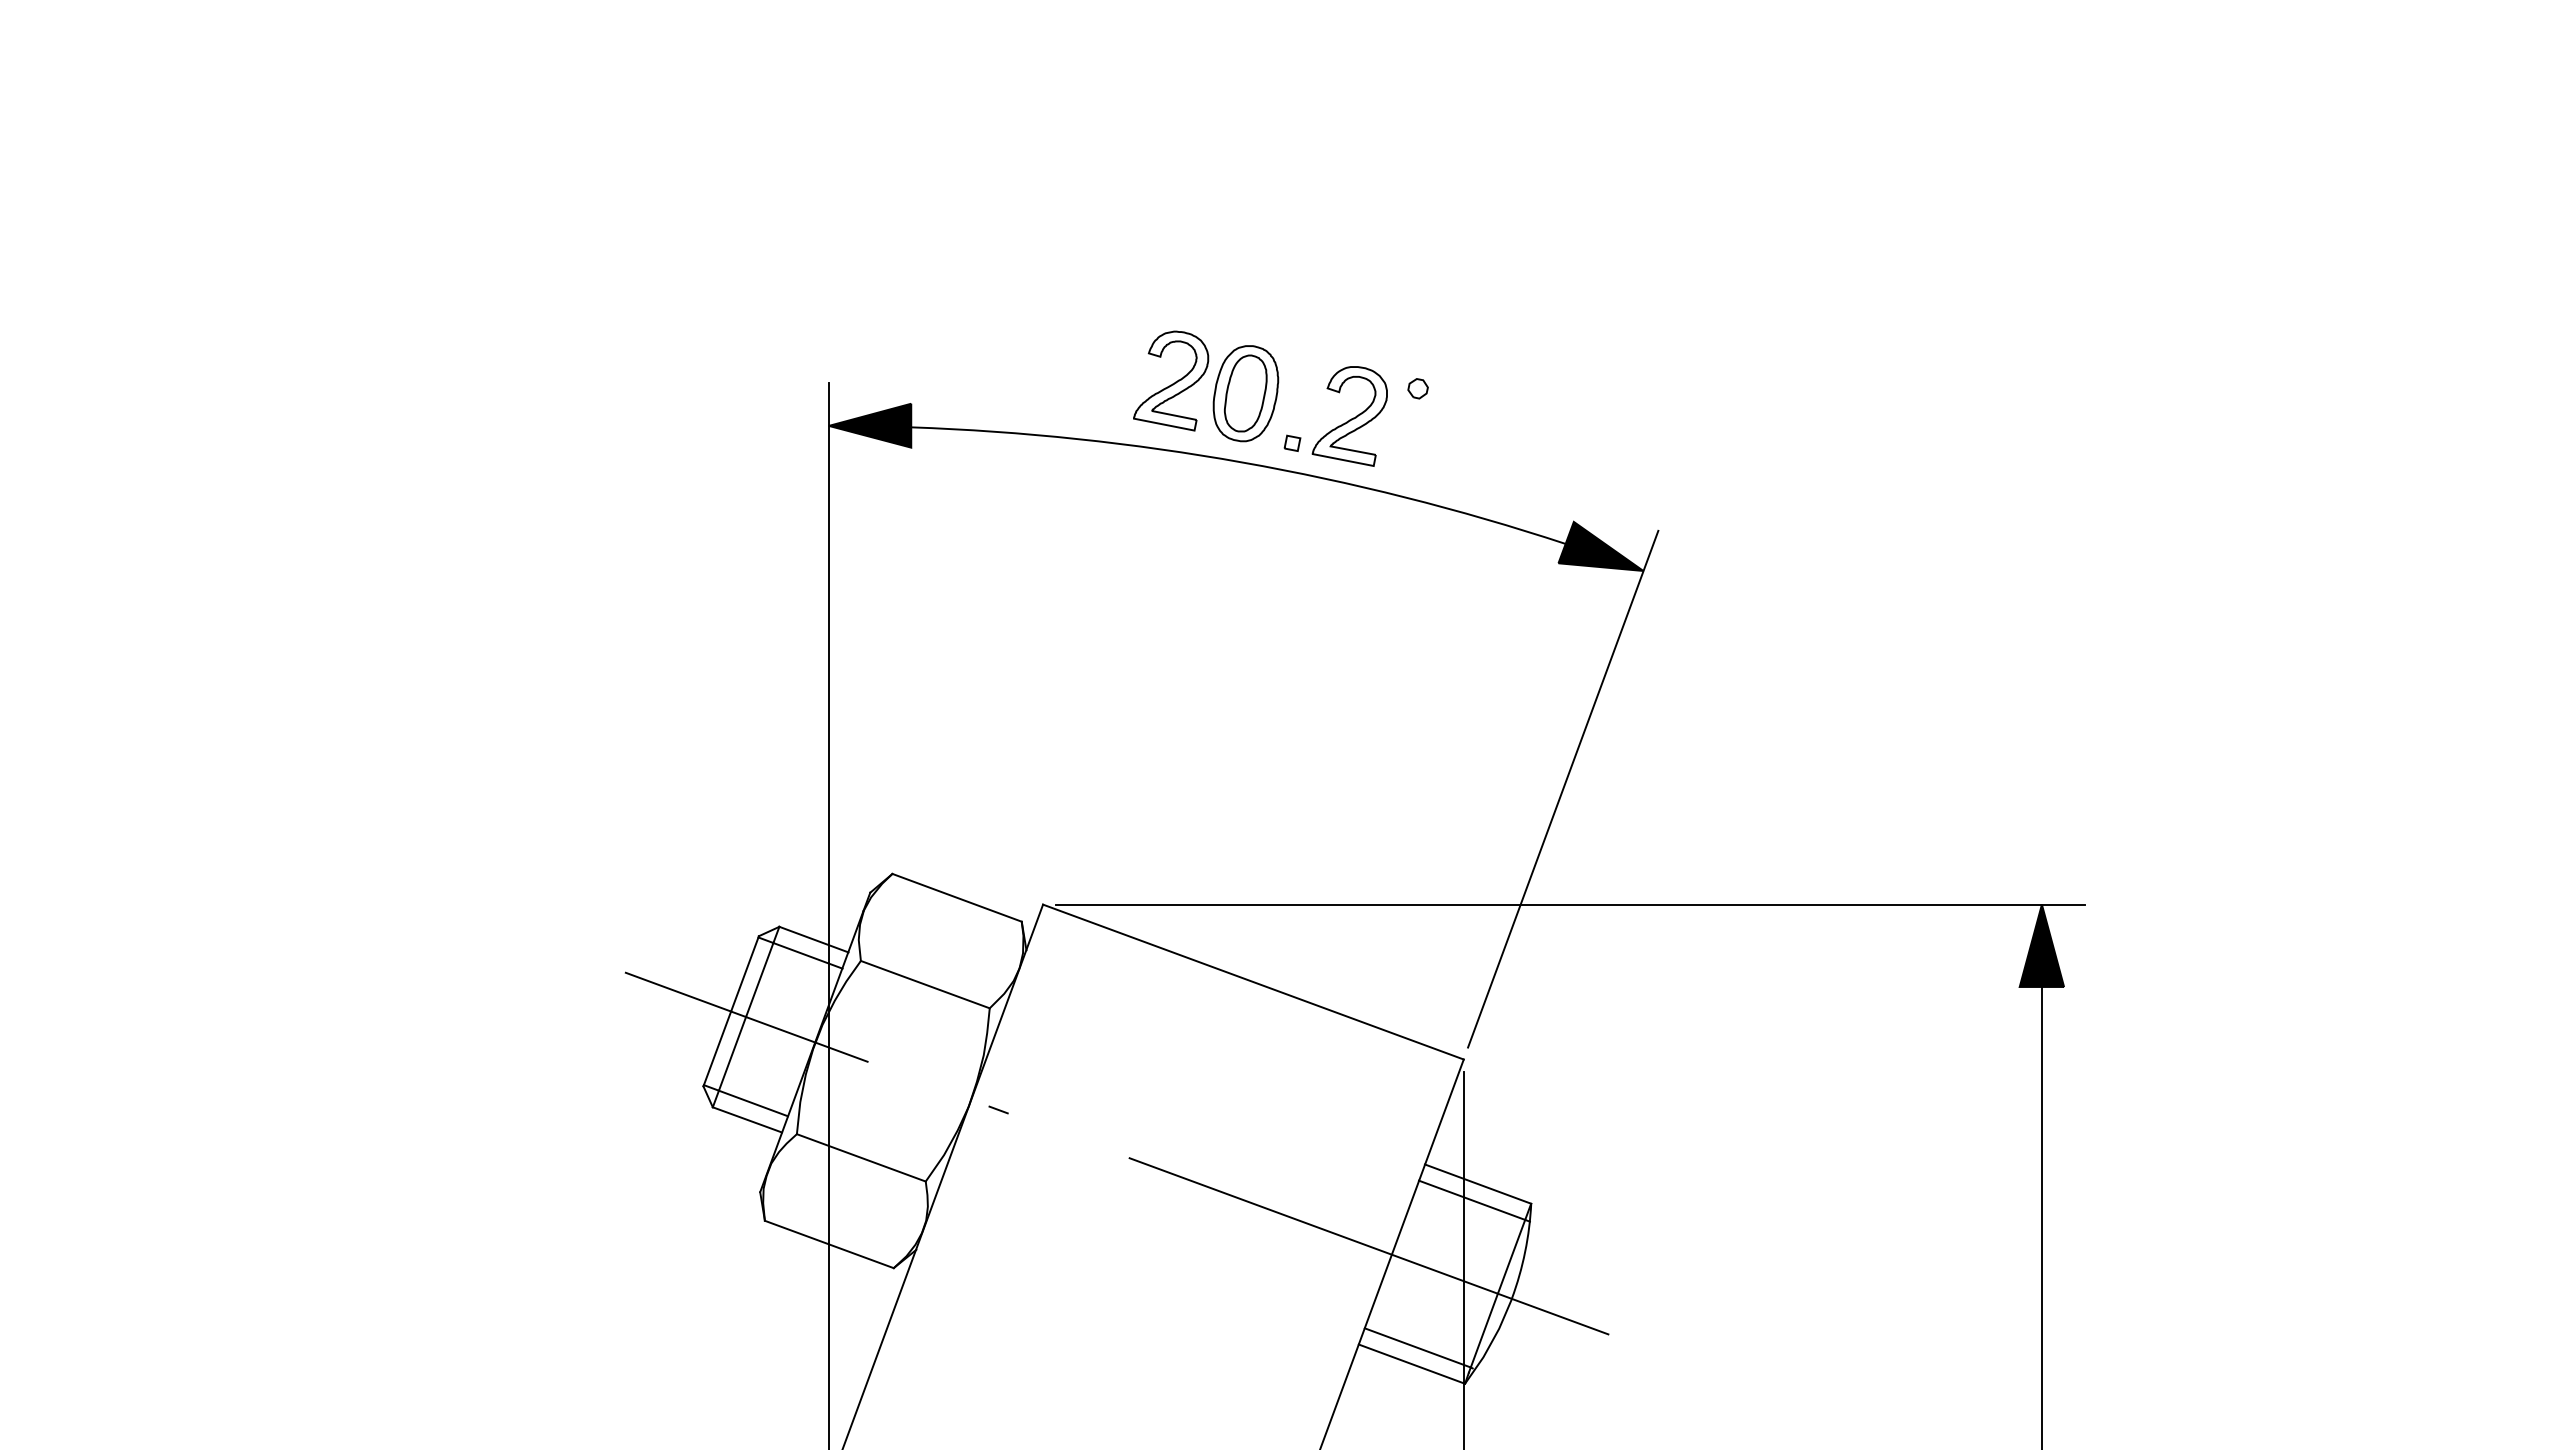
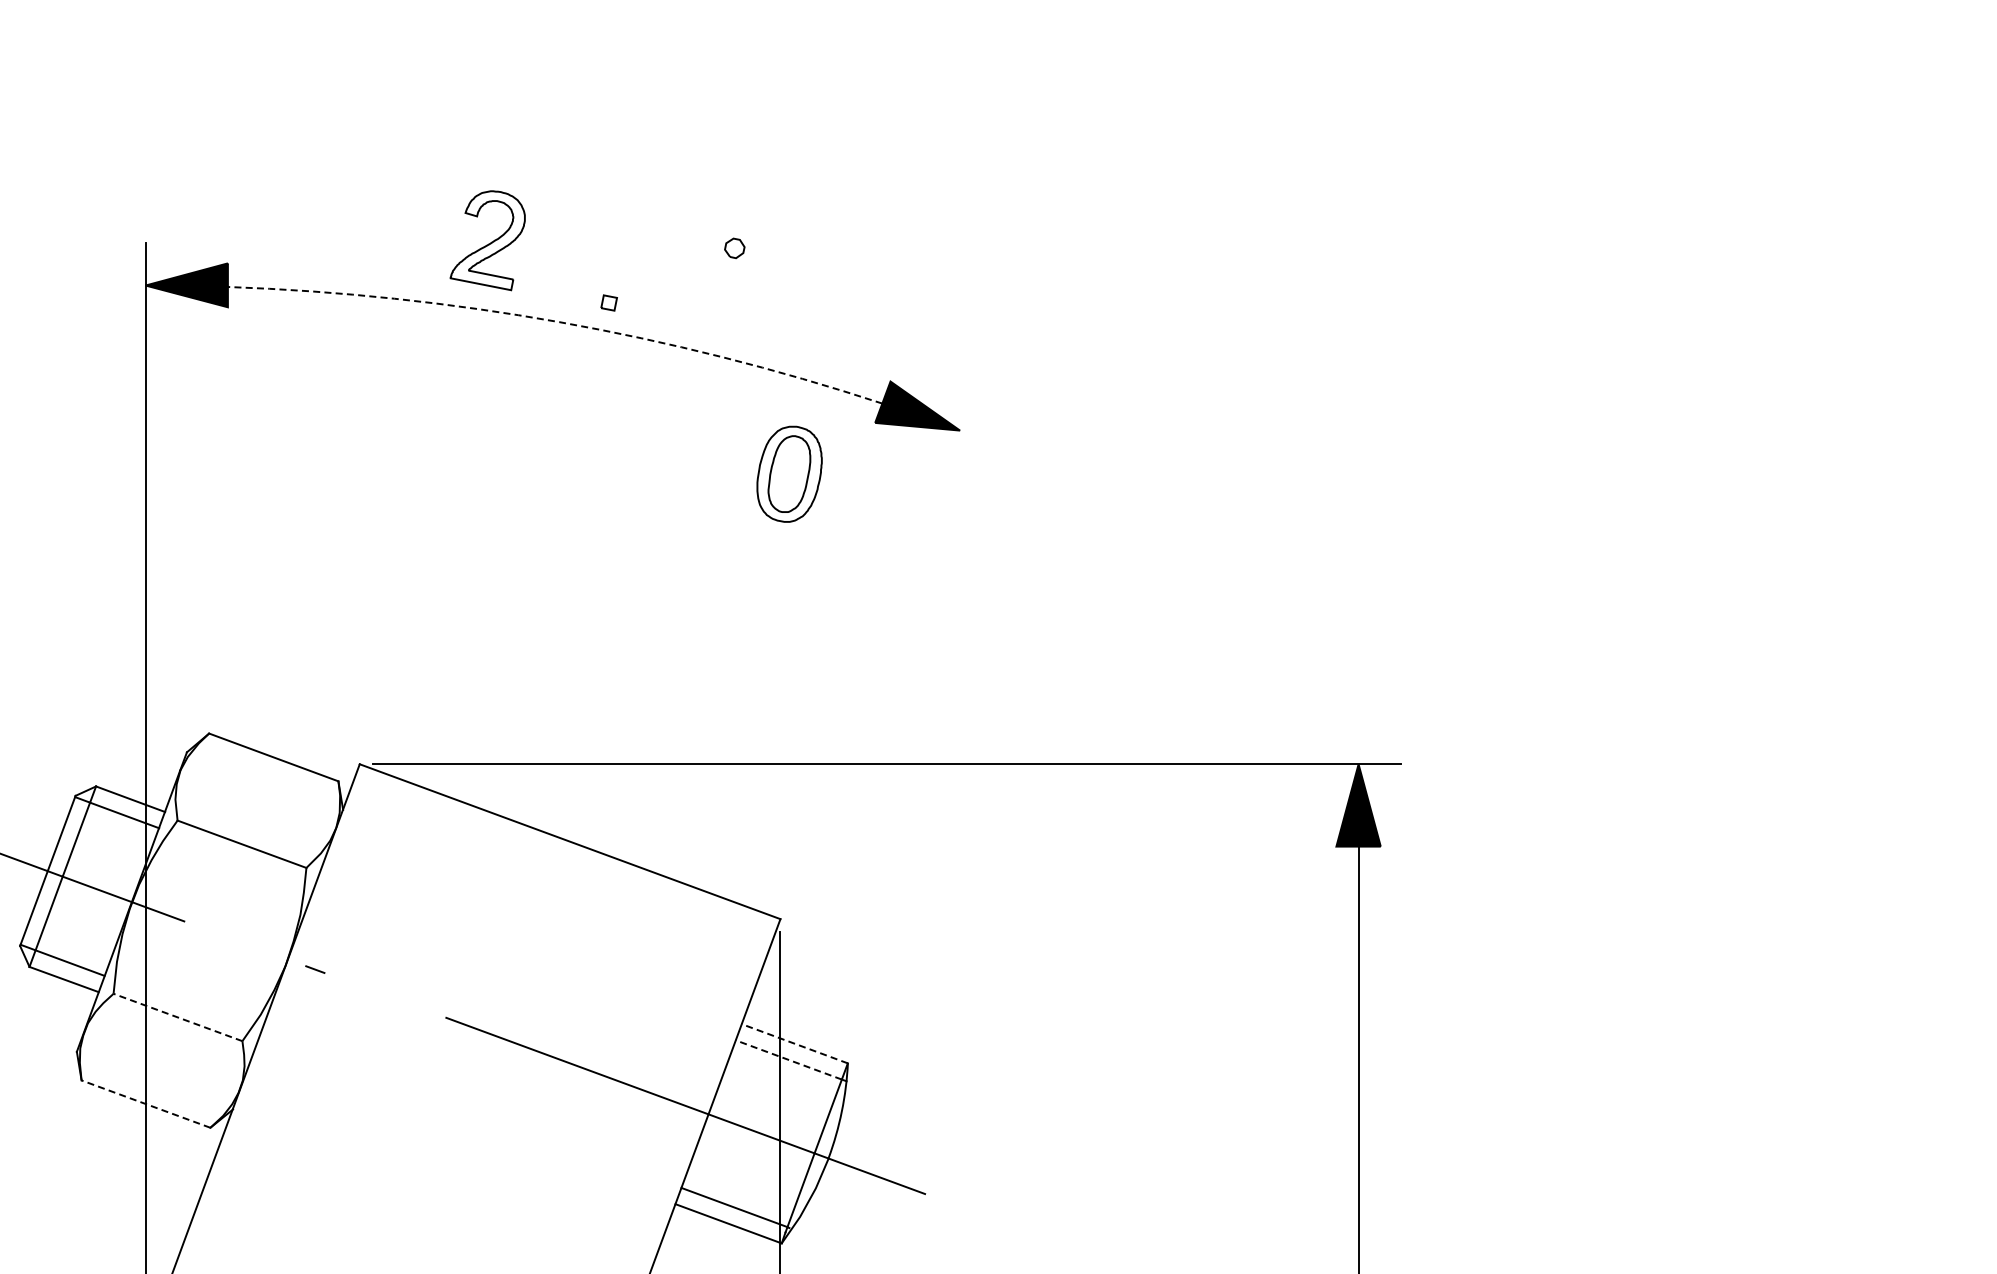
part: (1245, 393) -> (789, 474), moved
part: (1349, 416) -> (666, 276), removed
arc: (1242, 462) -> (559, 322), solid -> dashed
line: (1563, 788) -> (880, 648), removed
line: (861, 1157) -> (178, 1017), solid -> dashed
line: (1478, 1184) -> (795, 1044), solid -> dashed
line: (1472, 1200) -> (789, 1060), solid -> dashed
line: (829, 1244) -> (146, 1104), solid -> dashed

